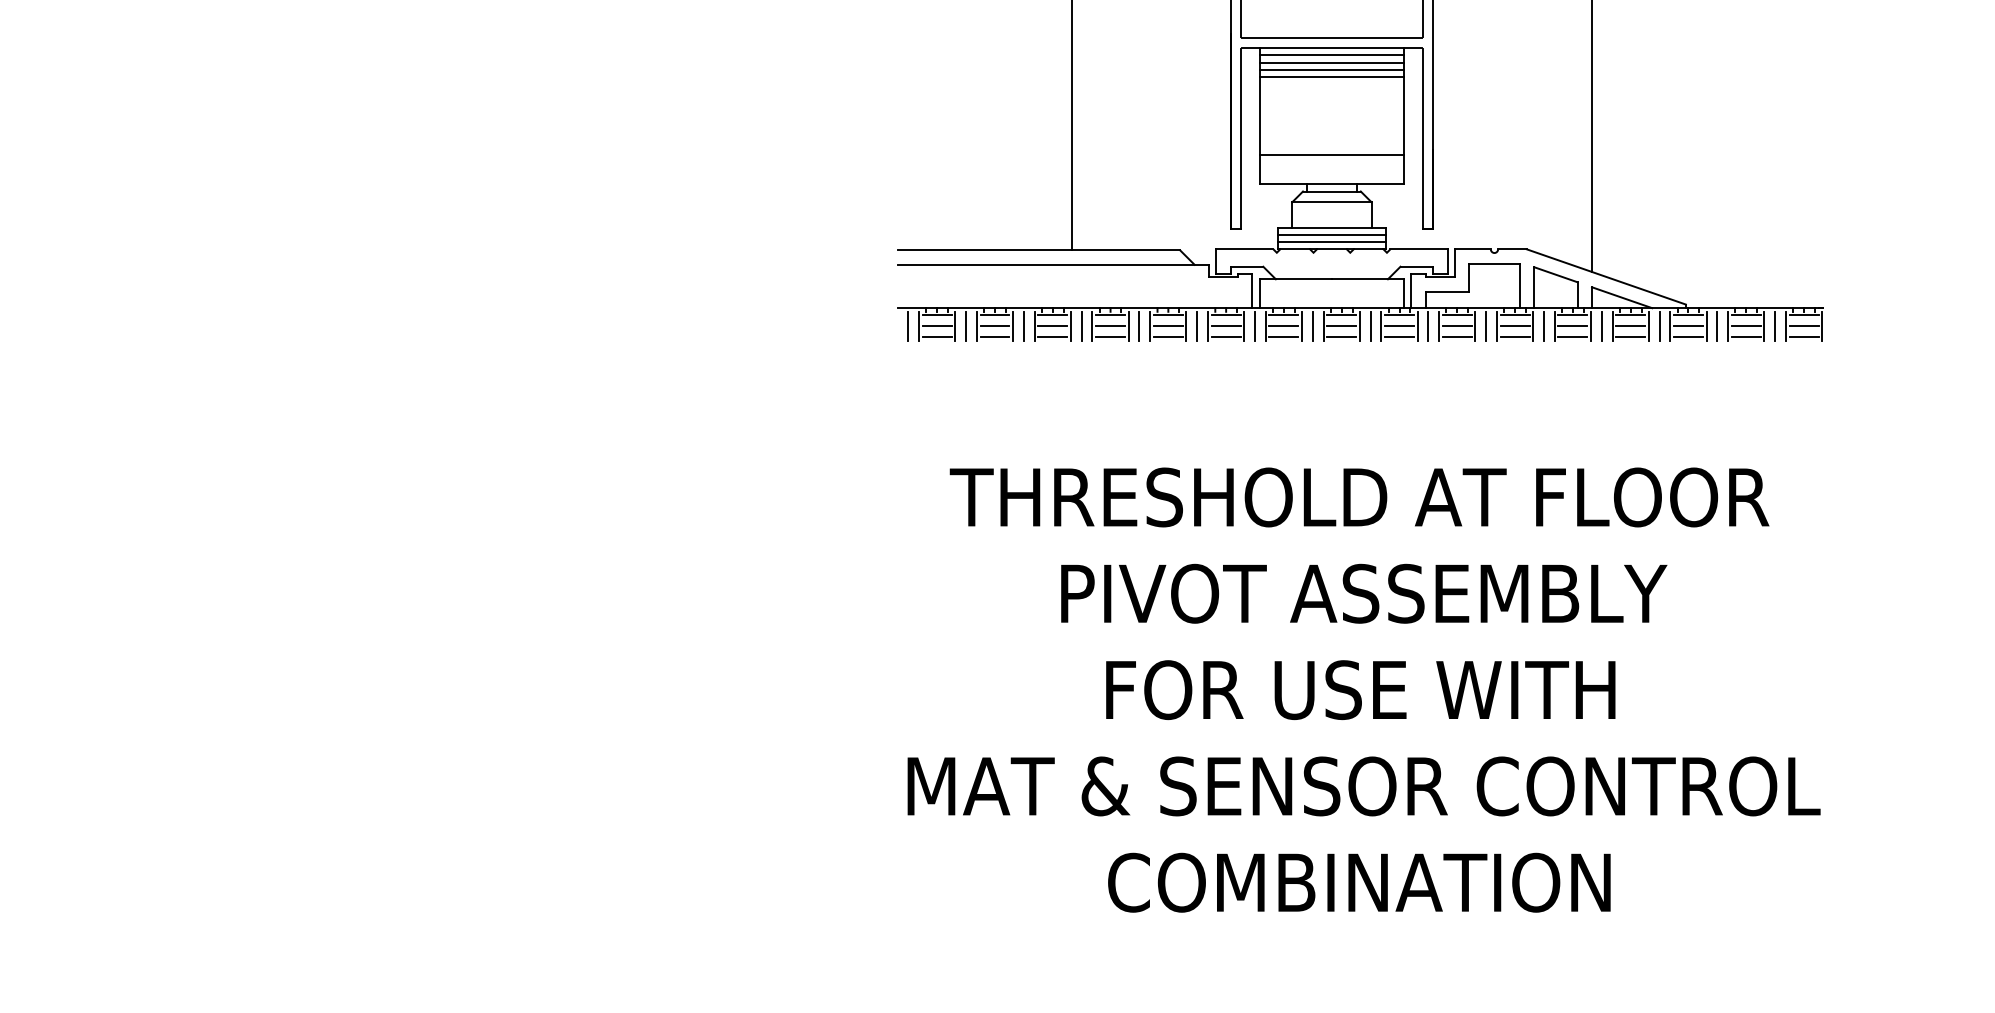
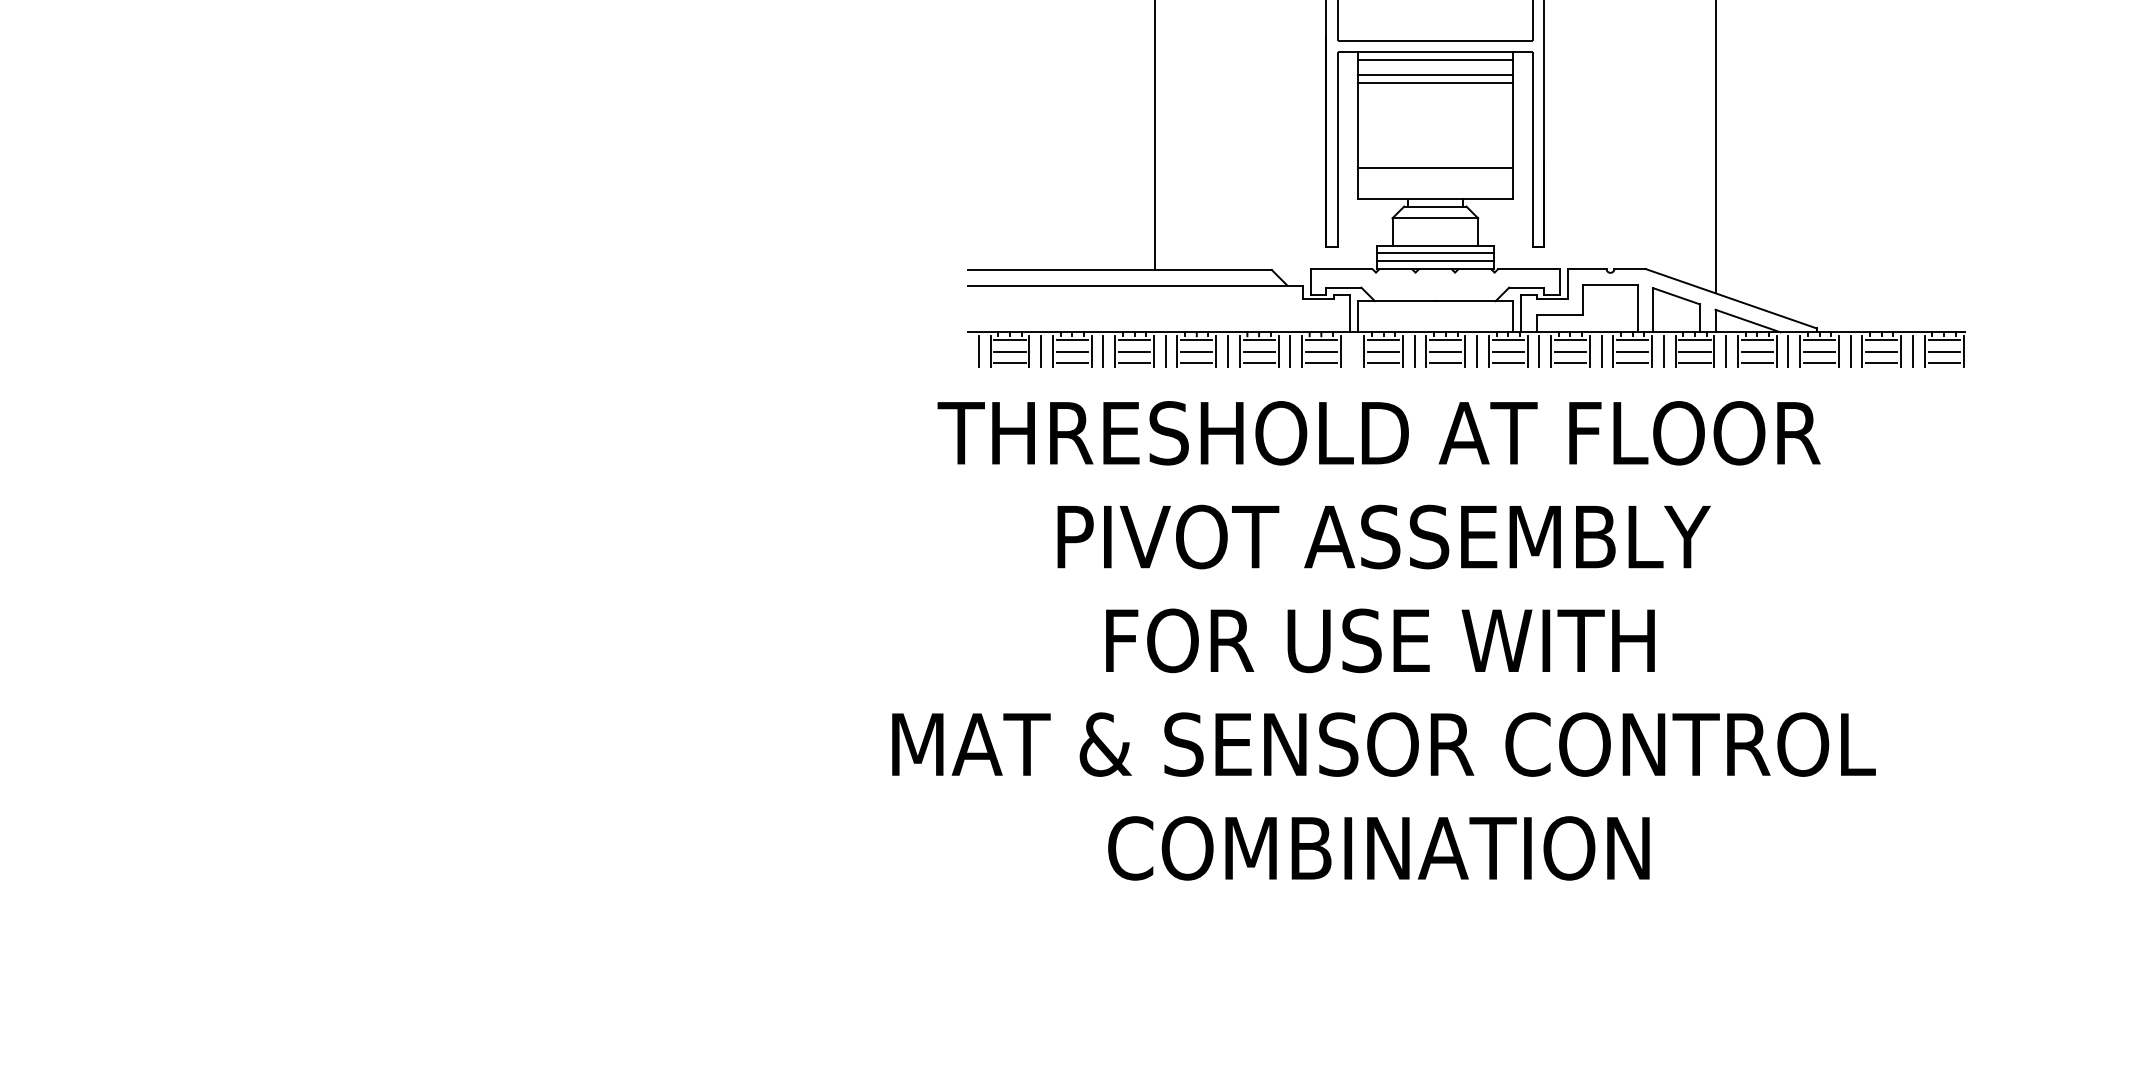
line: (1332, 62) -> (1435, 67), removed
line: (1255, 325) -> (1352, 351), removed
text: (1363, 689) -> (1383, 640), moved

